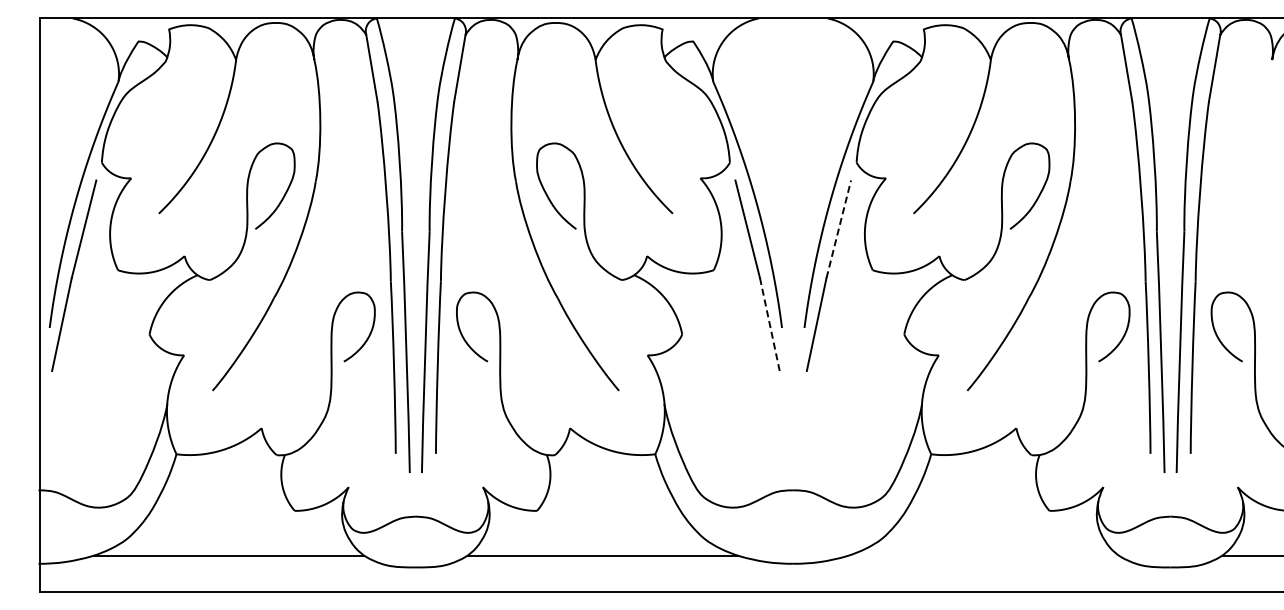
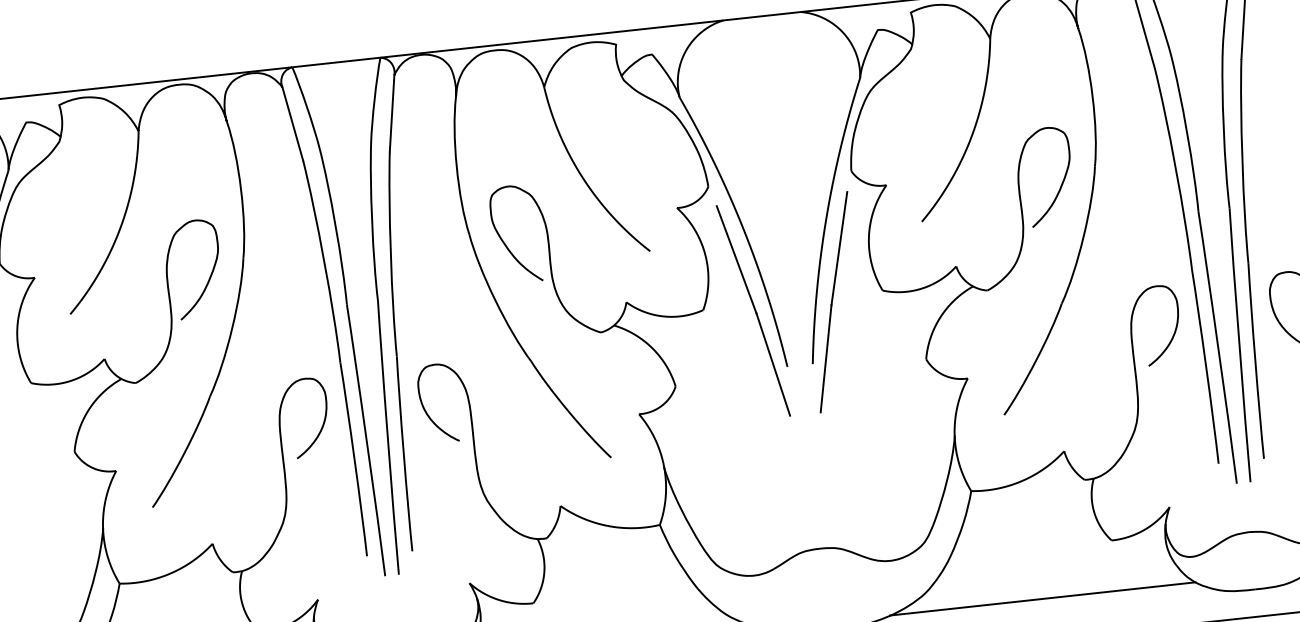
line: (838, 228) -> (838, 247), dashed -> solid
line: (769, 324) -> (772, 364), dashed -> solid
line: (983, 555) -> (1042, 598), added

